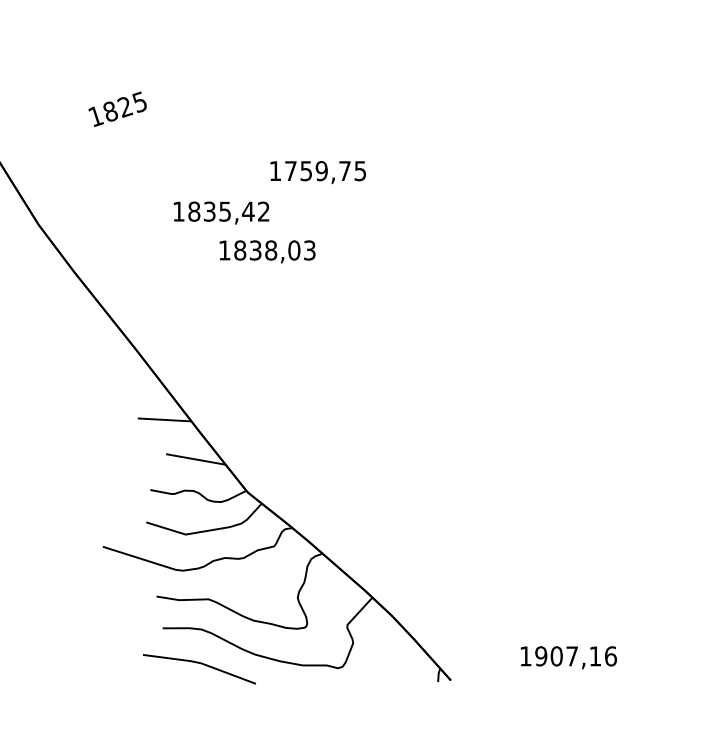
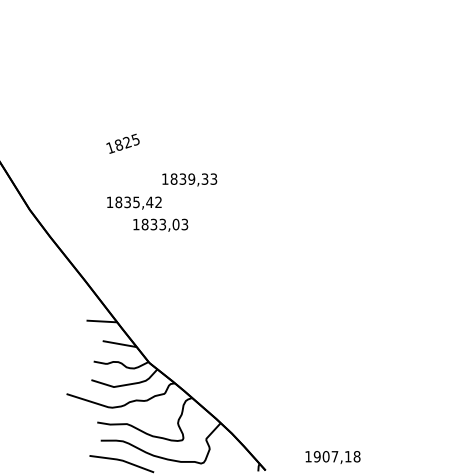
text: (116, 108) -> (122, 143), moved
text: (324, 169) -> (193, 178), 1759,75 -> 1839,33
text: (270, 250) -> (162, 224), 1838,03 -> 1833,03
text: (609, 655) -> (356, 456), 1907,16 -> 1907,18

